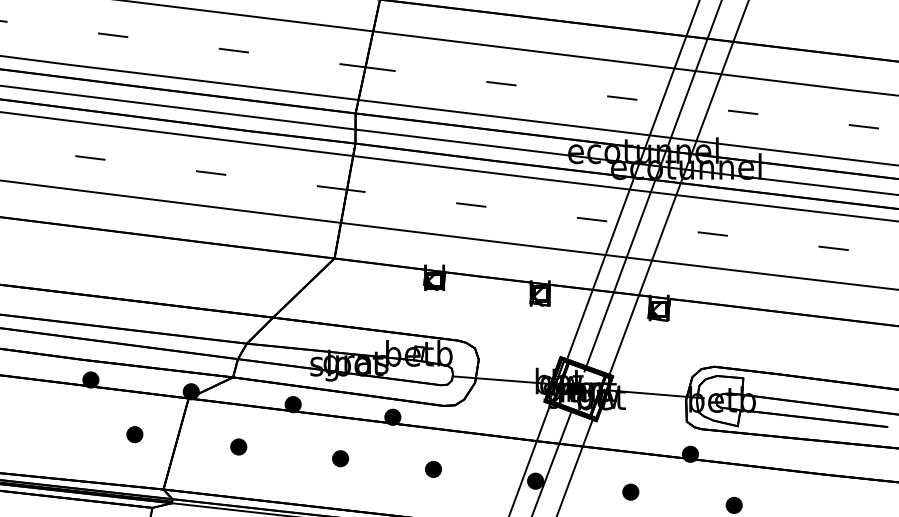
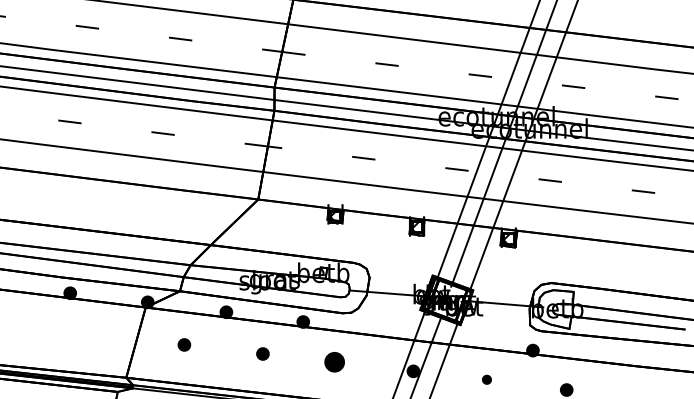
part: (134, 434) -> (103, 335), removed
part: (433, 469) -> (334, 362), size x1.6
part: (630, 491) -> (486, 379), size x0.7

